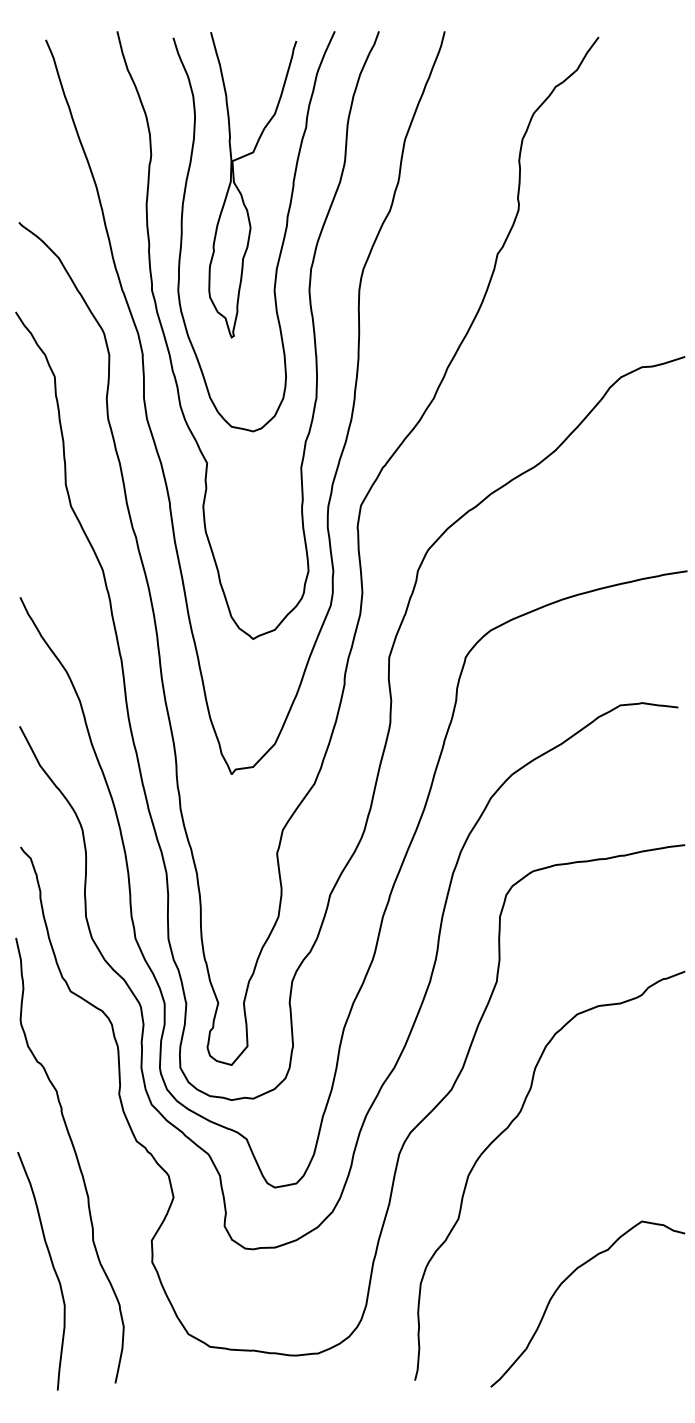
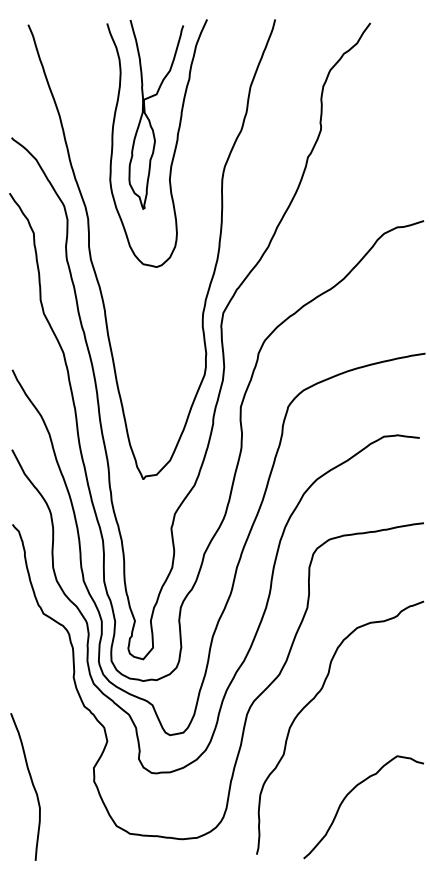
curve: (311, 322) -> (192, 199), removed
curve: (75, 1158) -> (46, 717), removed

